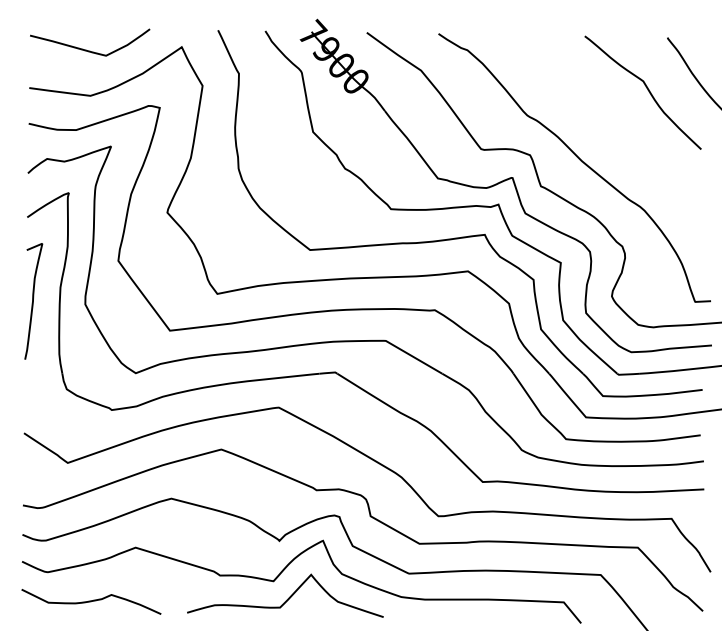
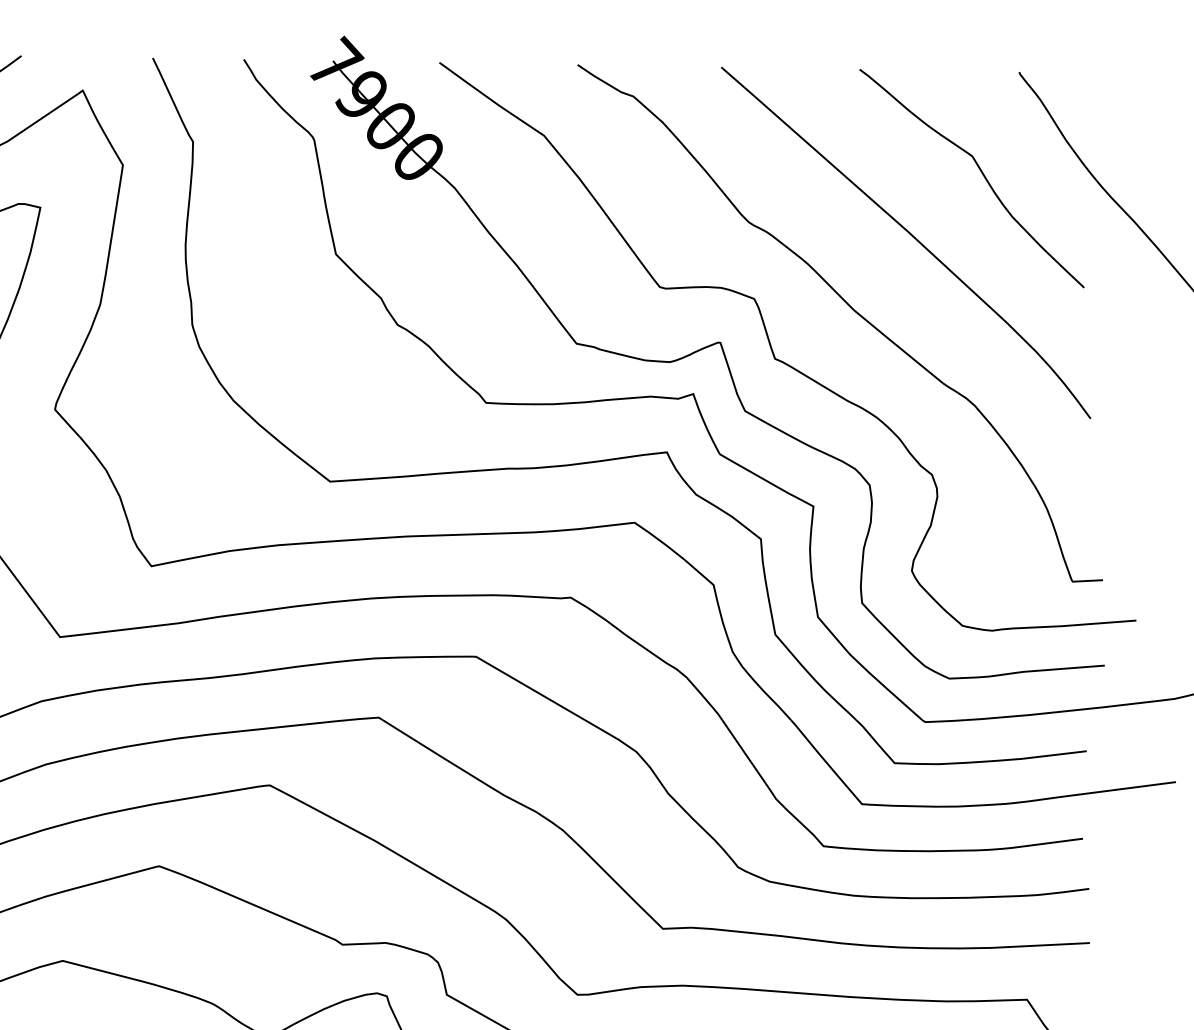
curve: (610, 122) -> (909, 235), added

